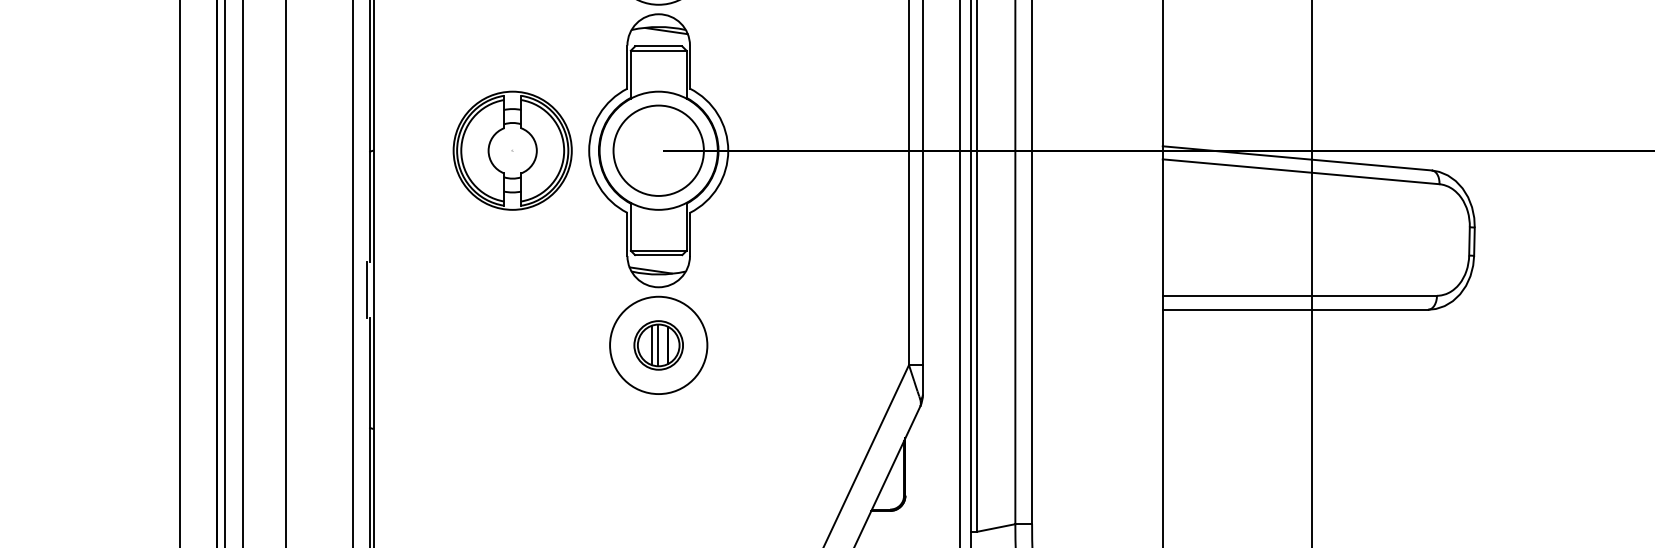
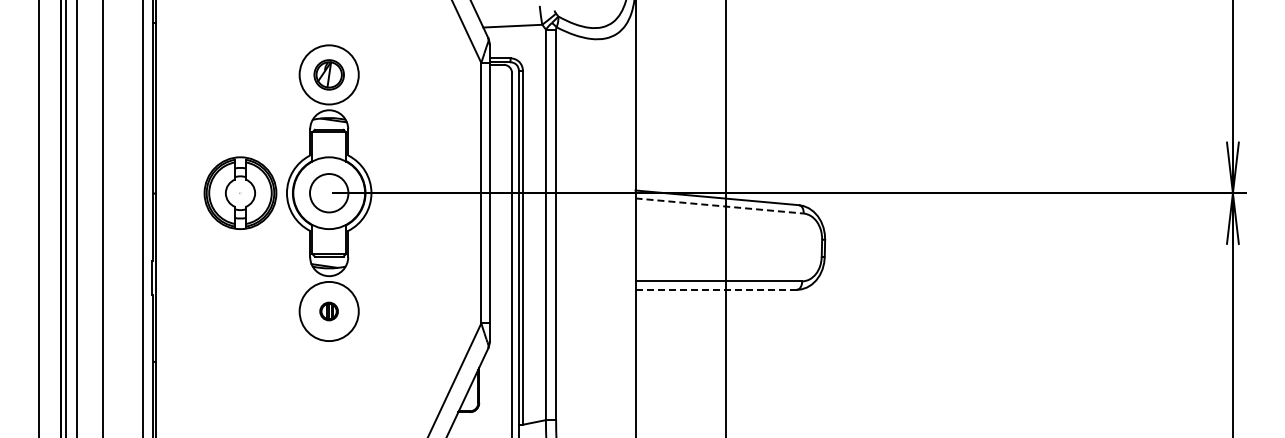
circle: (657, 149) -> (328, 192), size x0.7
line: (1302, 172) -> (720, 206), solid -> dashed
line: (1295, 309) -> (716, 289), solid -> dashed
part: (657, 345) -> (328, 311), size x0.6

